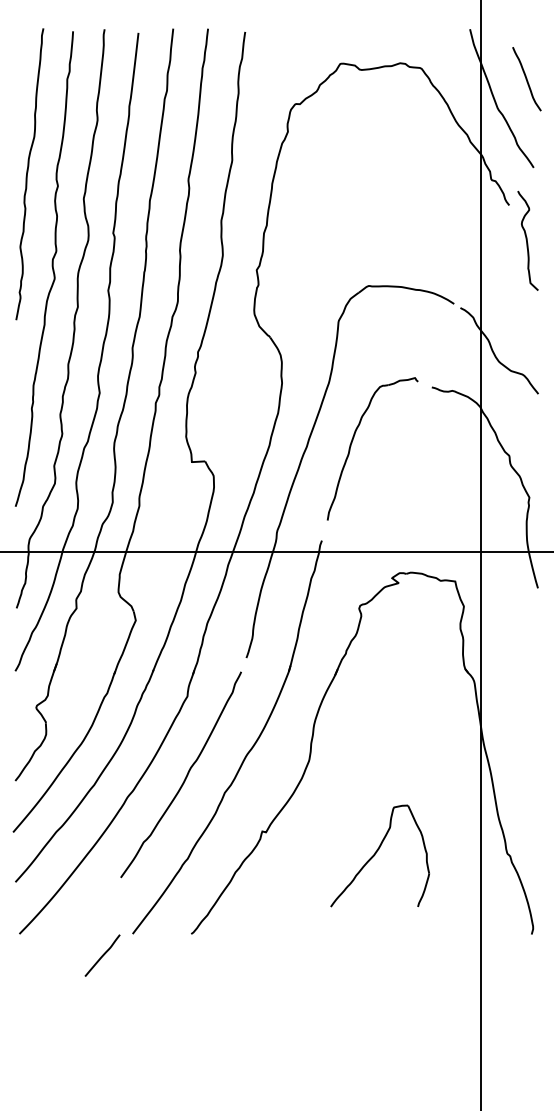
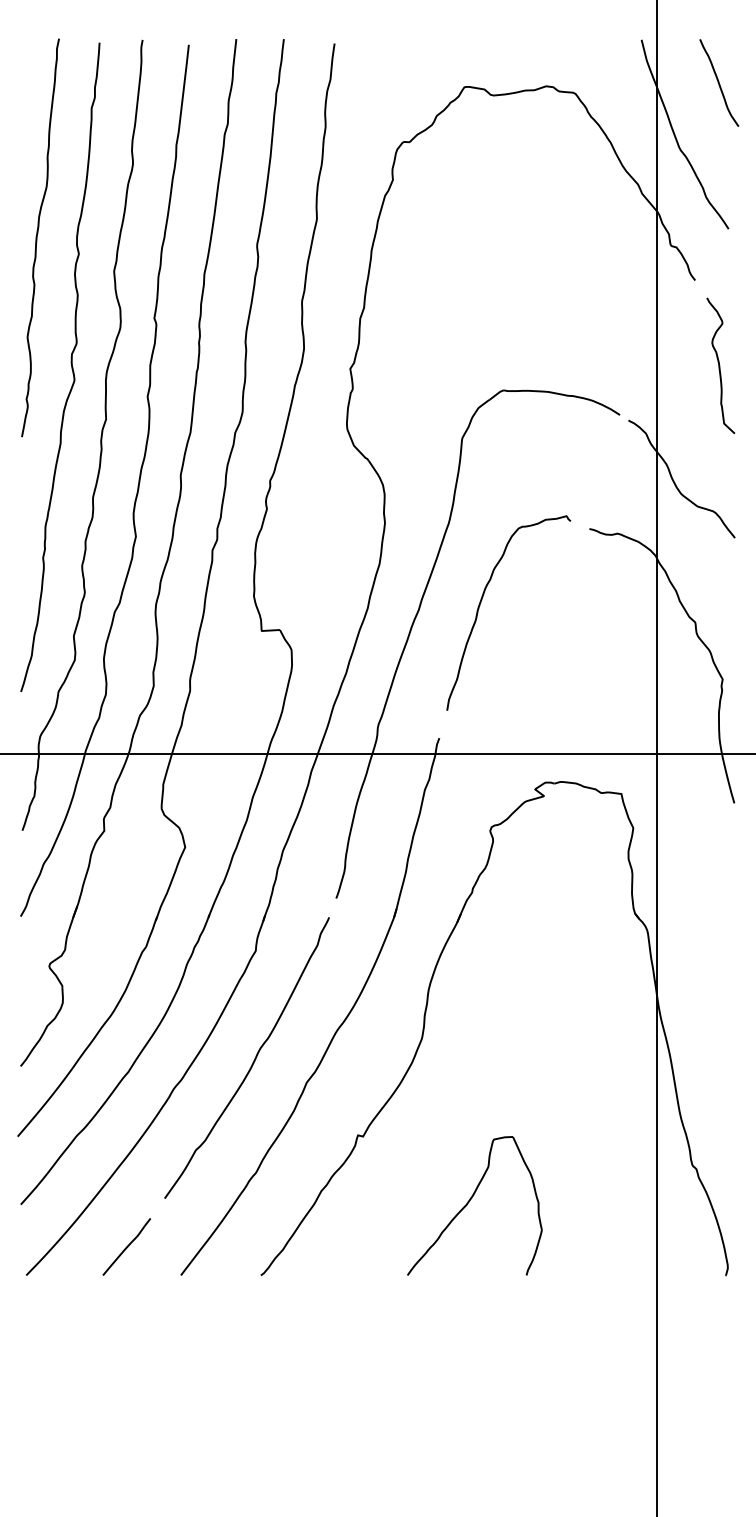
curve: (527, 78) -> (719, 82), moved
curve: (527, 240) -> (720, 365), moved
part: (379, 855) -> (474, 1205), moved
curve: (102, 955) -> (126, 1246), moved

